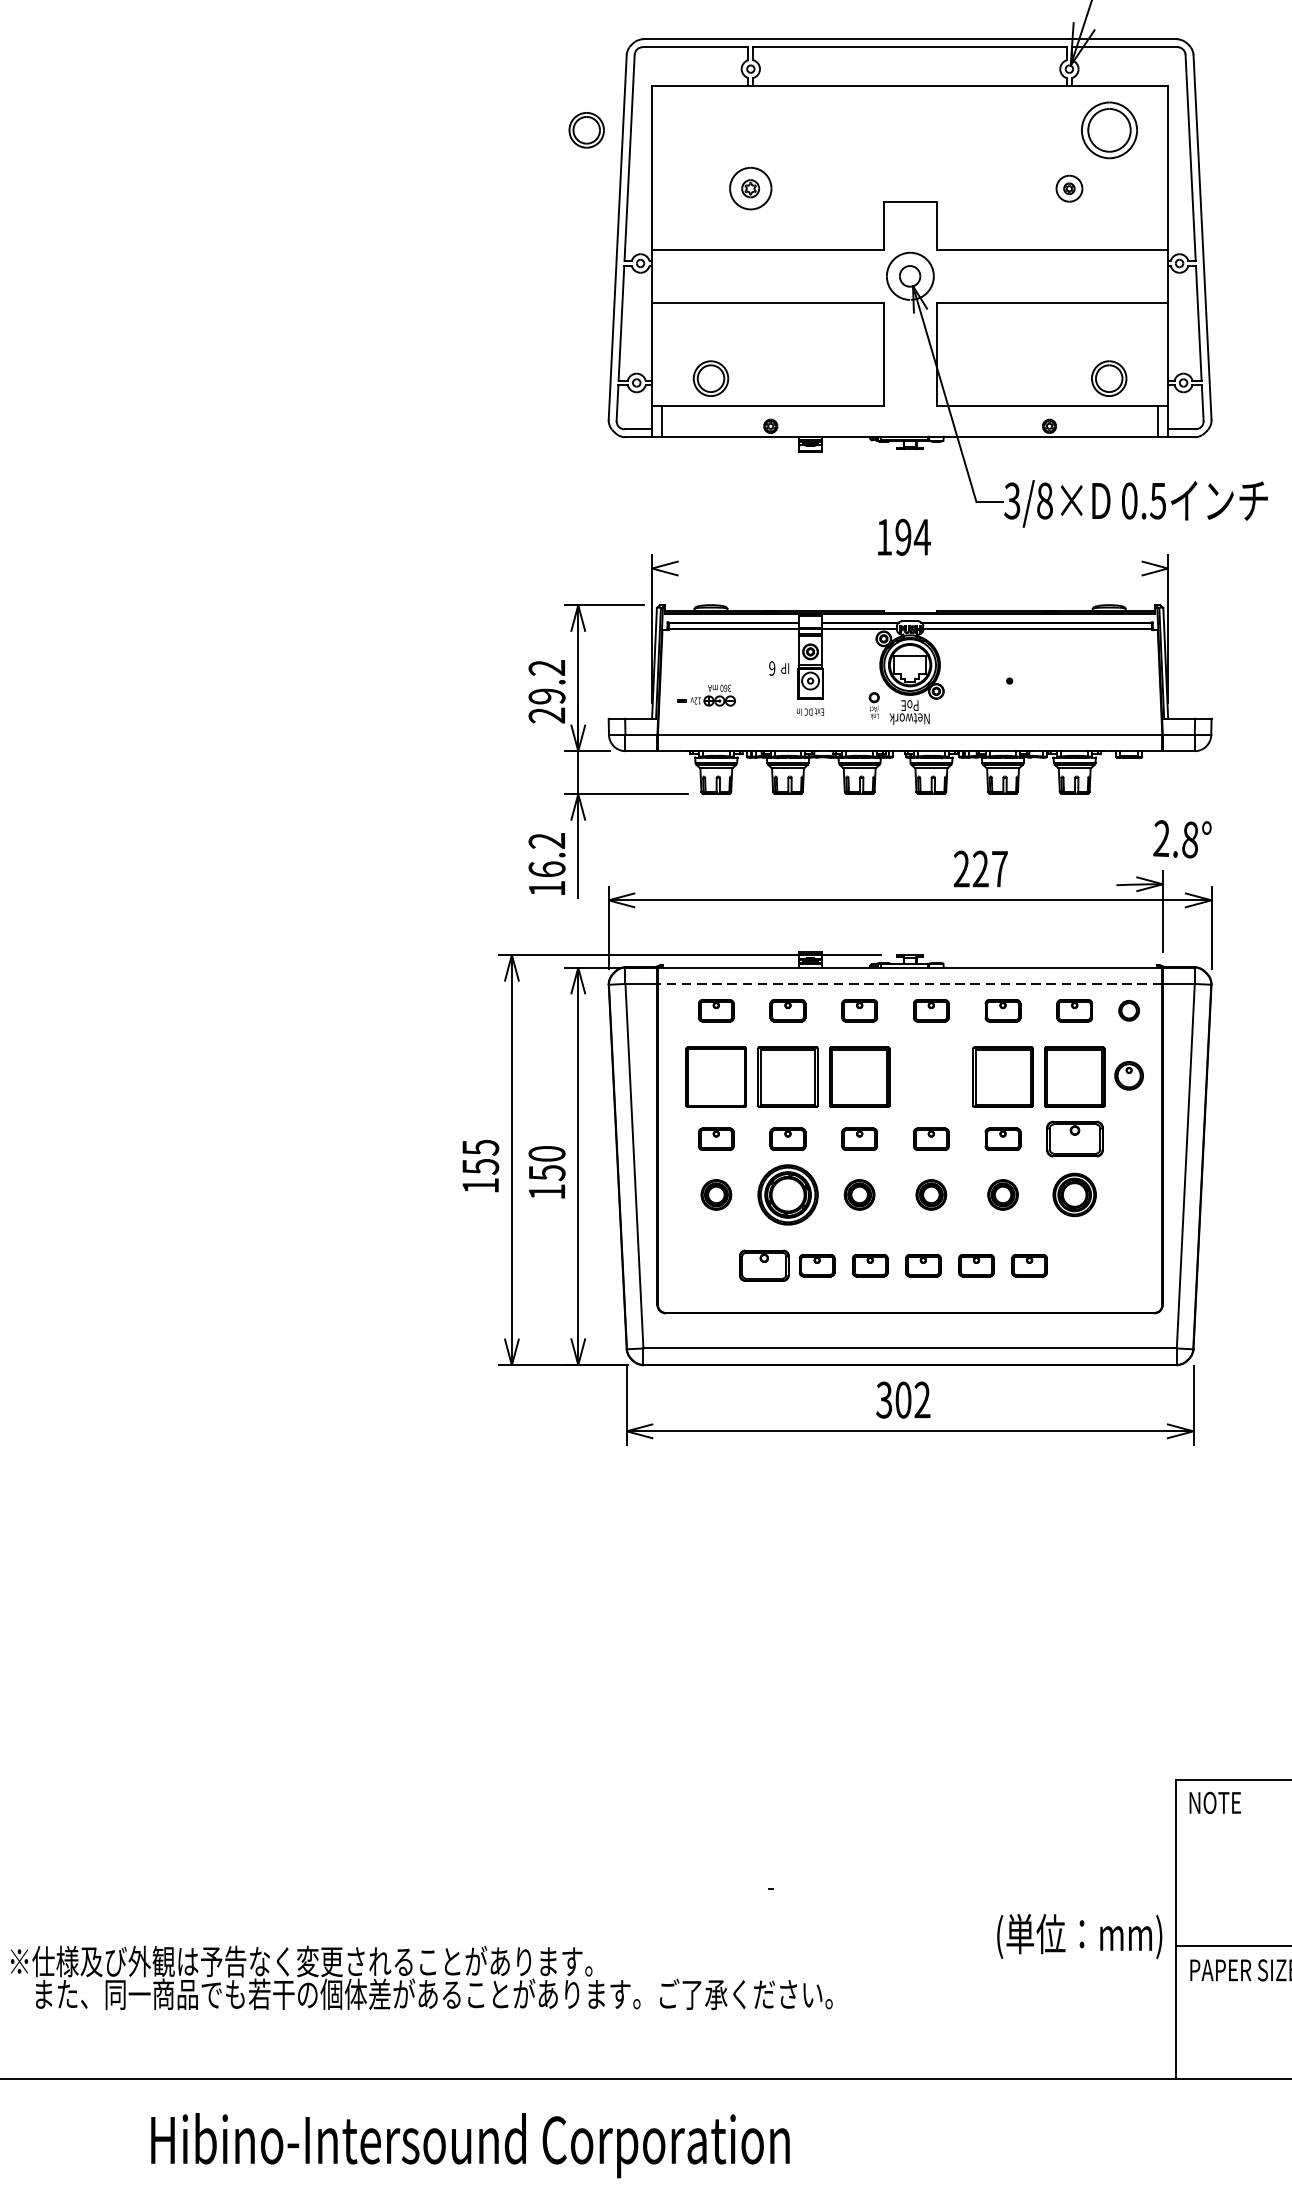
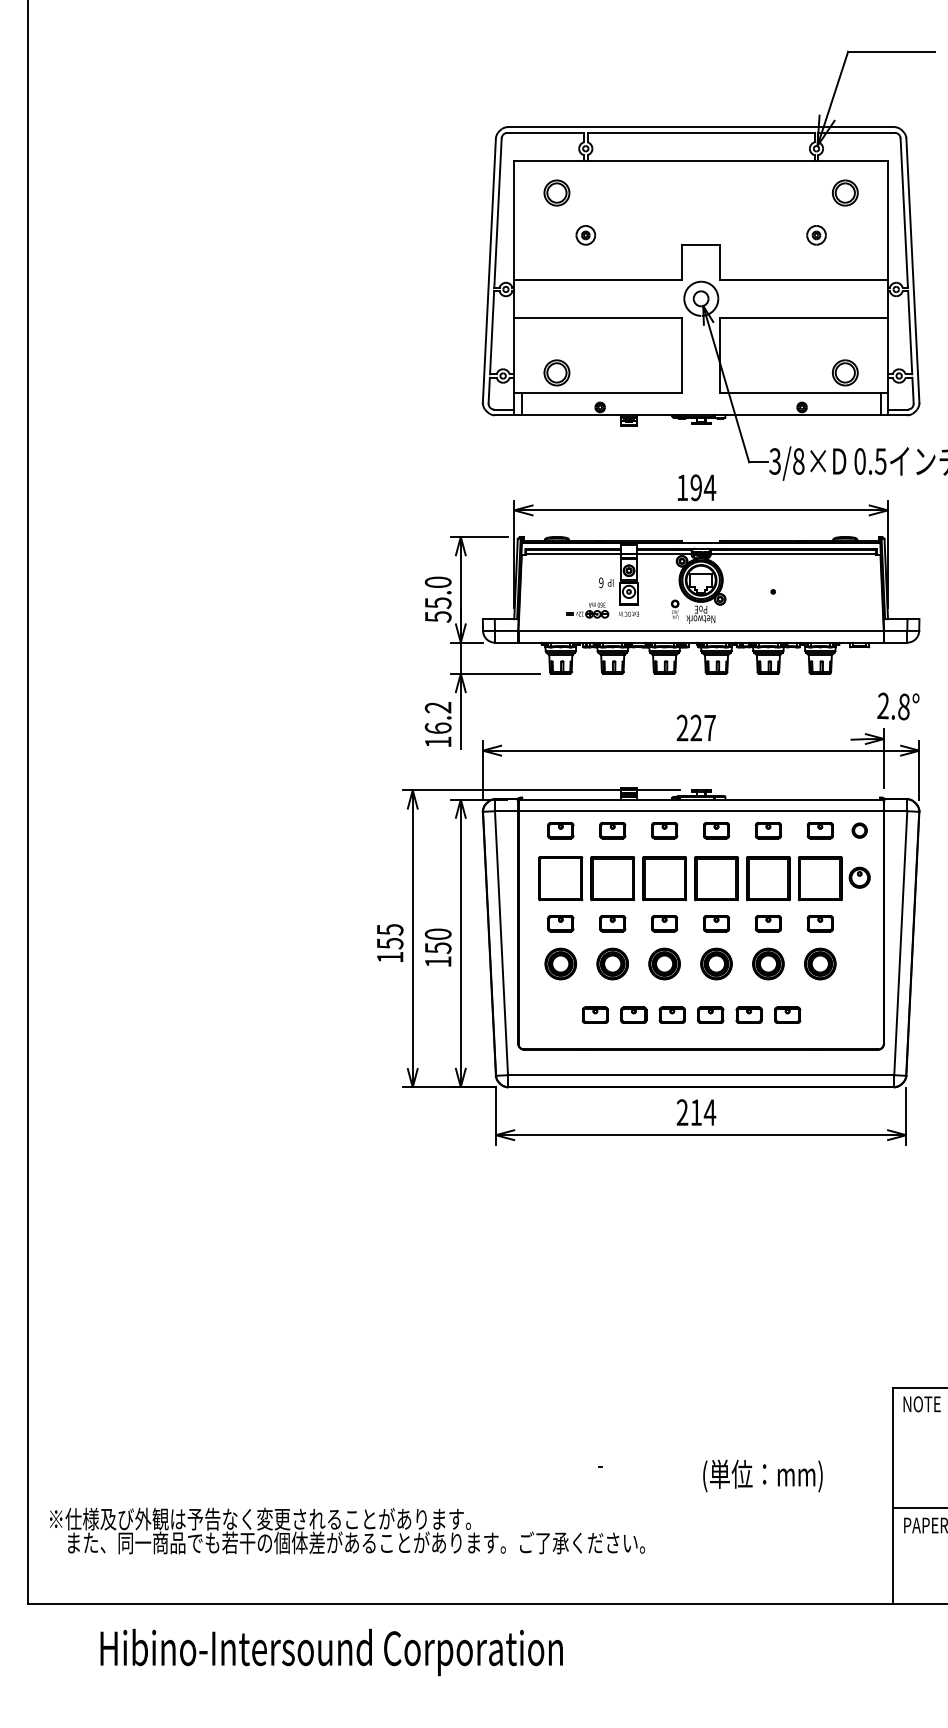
part: (586, 129) -> (556, 192), moved
part: (1108, 129) -> (844, 192), size x0.62
part: (750, 188) -> (585, 235), size x0.62
line: (910, 568) -> (701, 510), added
text: (546, 691) -> (437, 599), 29.2 -> 55.0
part: (706, 695) -> (587, 610), moved
text: (979, 868) -> (695, 727), moved
line: (910, 984) -> (701, 811), dashed -> solid
part: (931, 1076) -> (716, 878), added
part: (1073, 1138) -> (819, 923), size x0.62
part: (715, 1194) -> (560, 963), size x1.43
part: (787, 1194) -> (612, 963), size x0.71
part: (859, 1194) -> (664, 963), size x1.43
part: (931, 1194) -> (716, 963), size x1.43
part: (1003, 1194) -> (768, 963), size x1.43
part: (762, 1264) -> (594, 1014), size x0.71
text: (903, 1399) -> (696, 1112), 302 -> 214
text: (1079, 1935) -> (762, 1475), moved
text: (470, 2145) -> (331, 1652), moved

